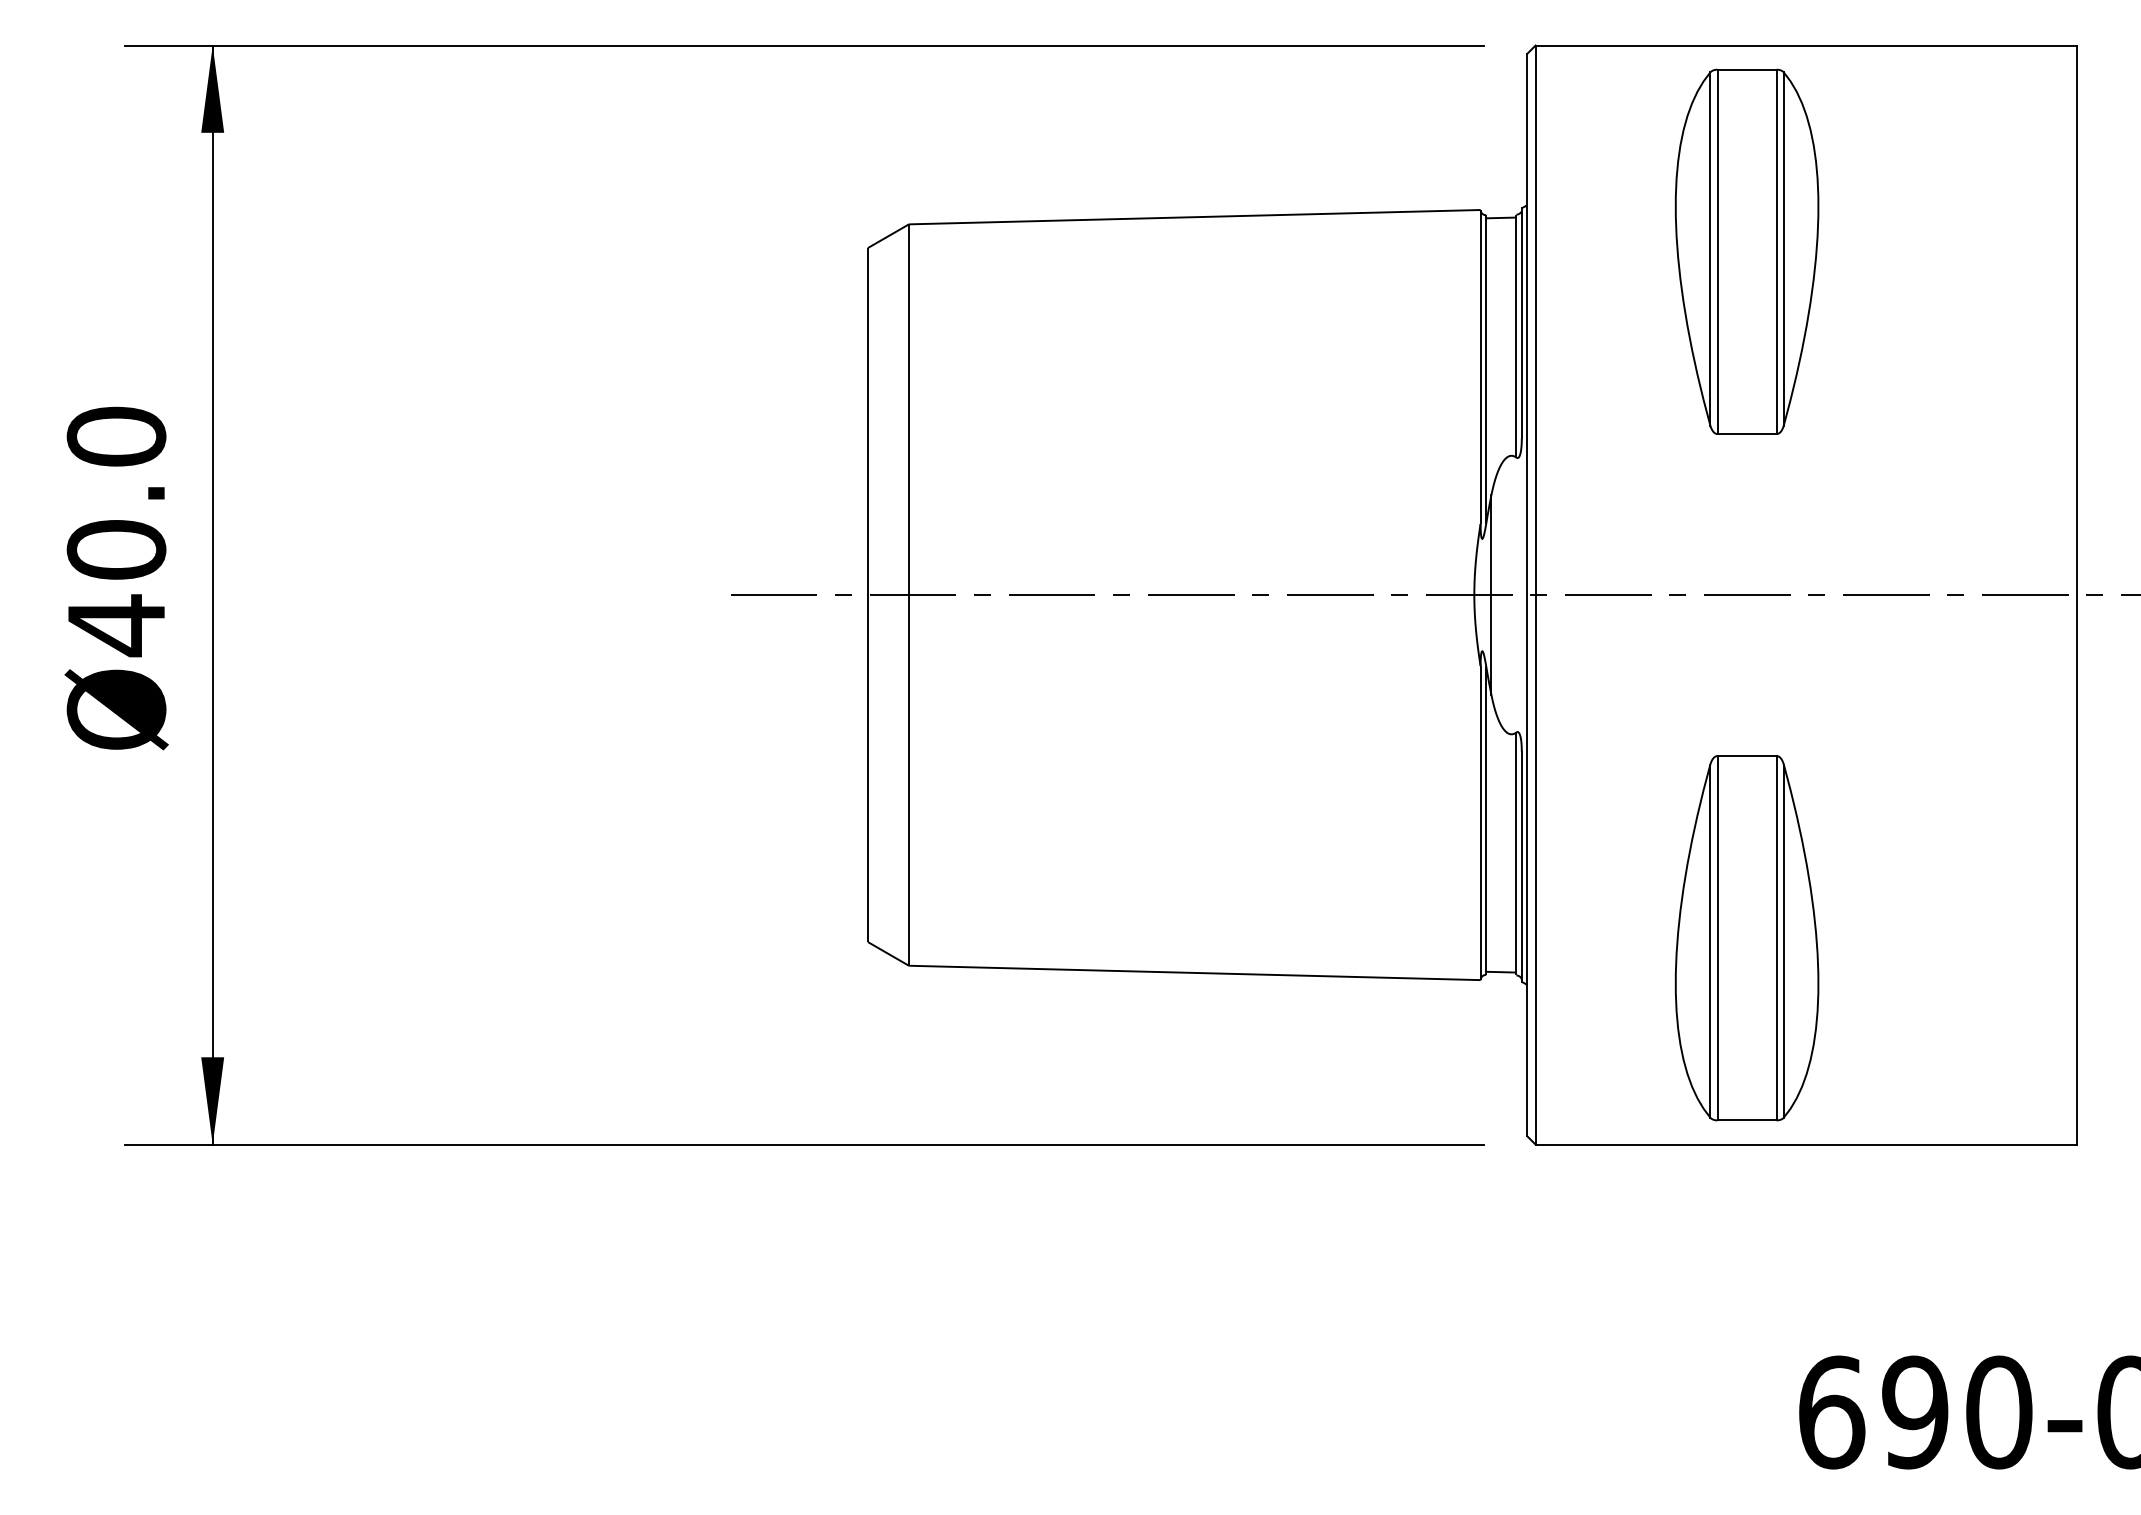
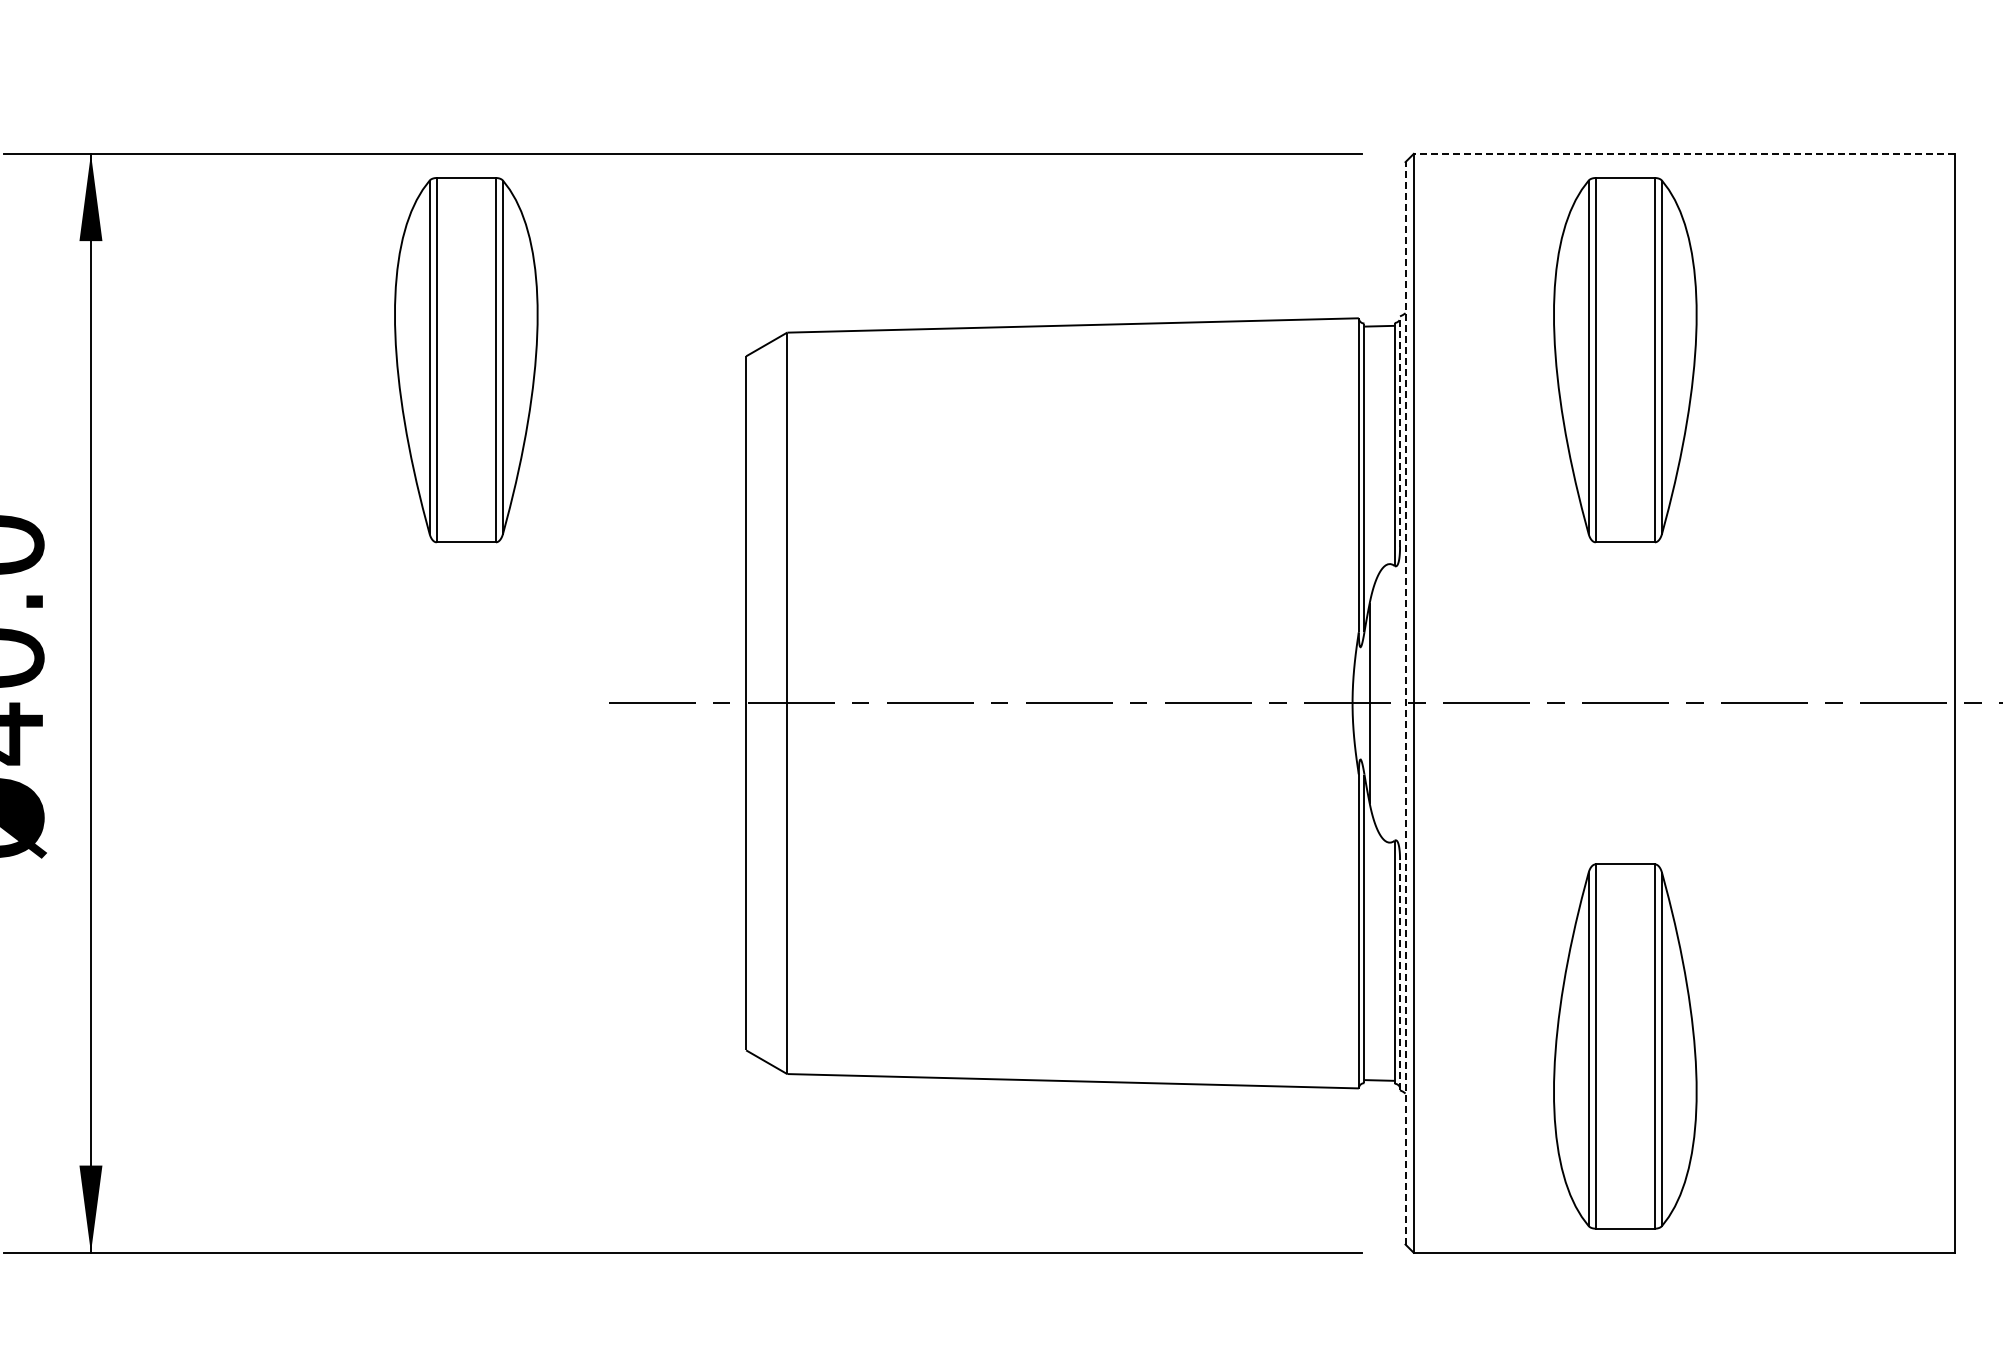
line: (1806, 45) -> (1684, 153), solid -> dashed
part: (587, 251) -> (465, 359), added
line: (1521, 322) -> (1399, 430), solid -> dashed
line: (1527, 594) -> (1405, 702), solid -> dashed
line: (1521, 866) -> (1399, 974), solid -> dashed

